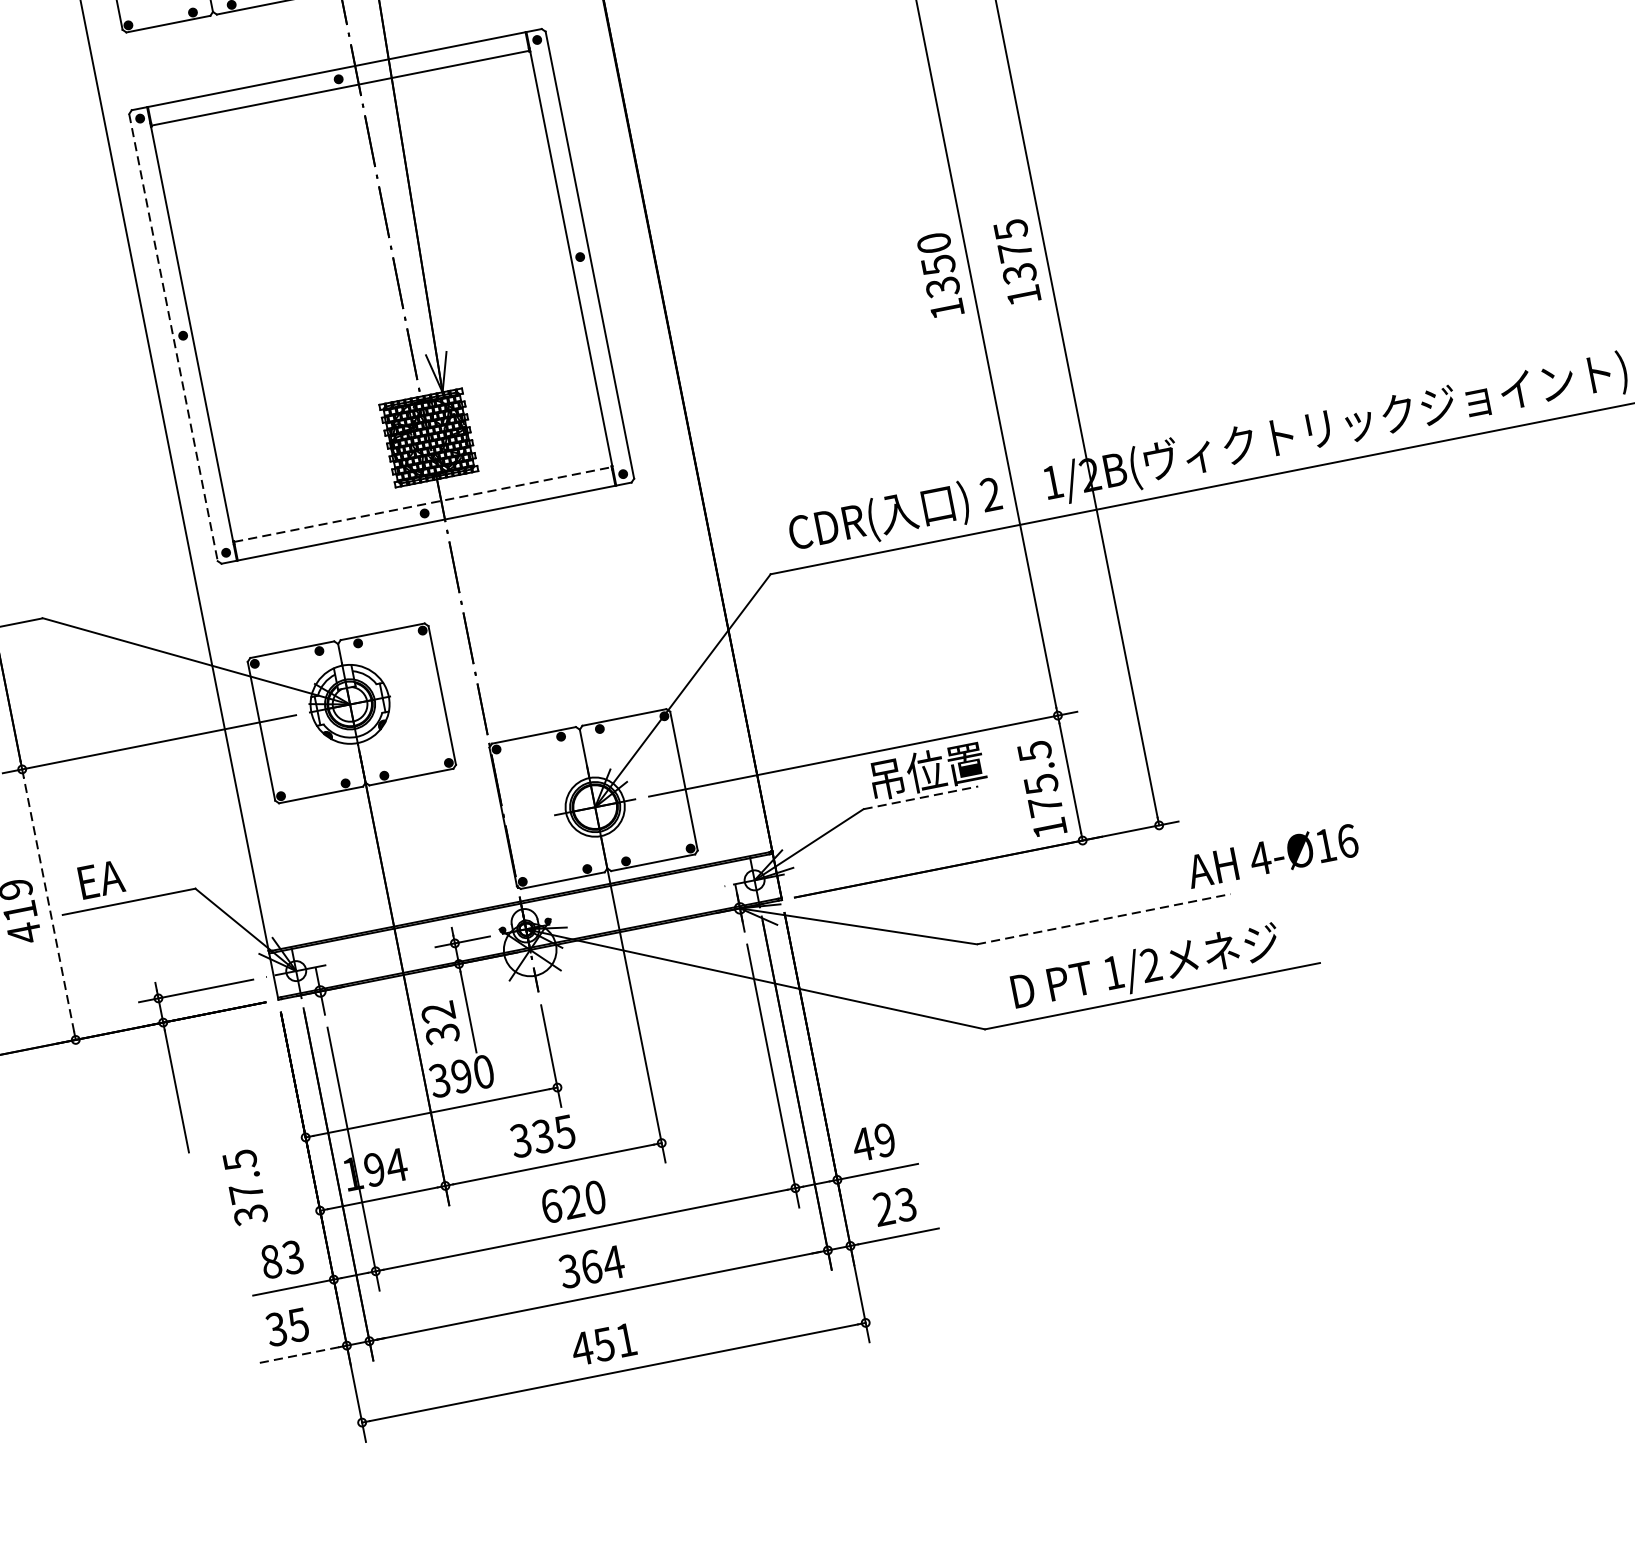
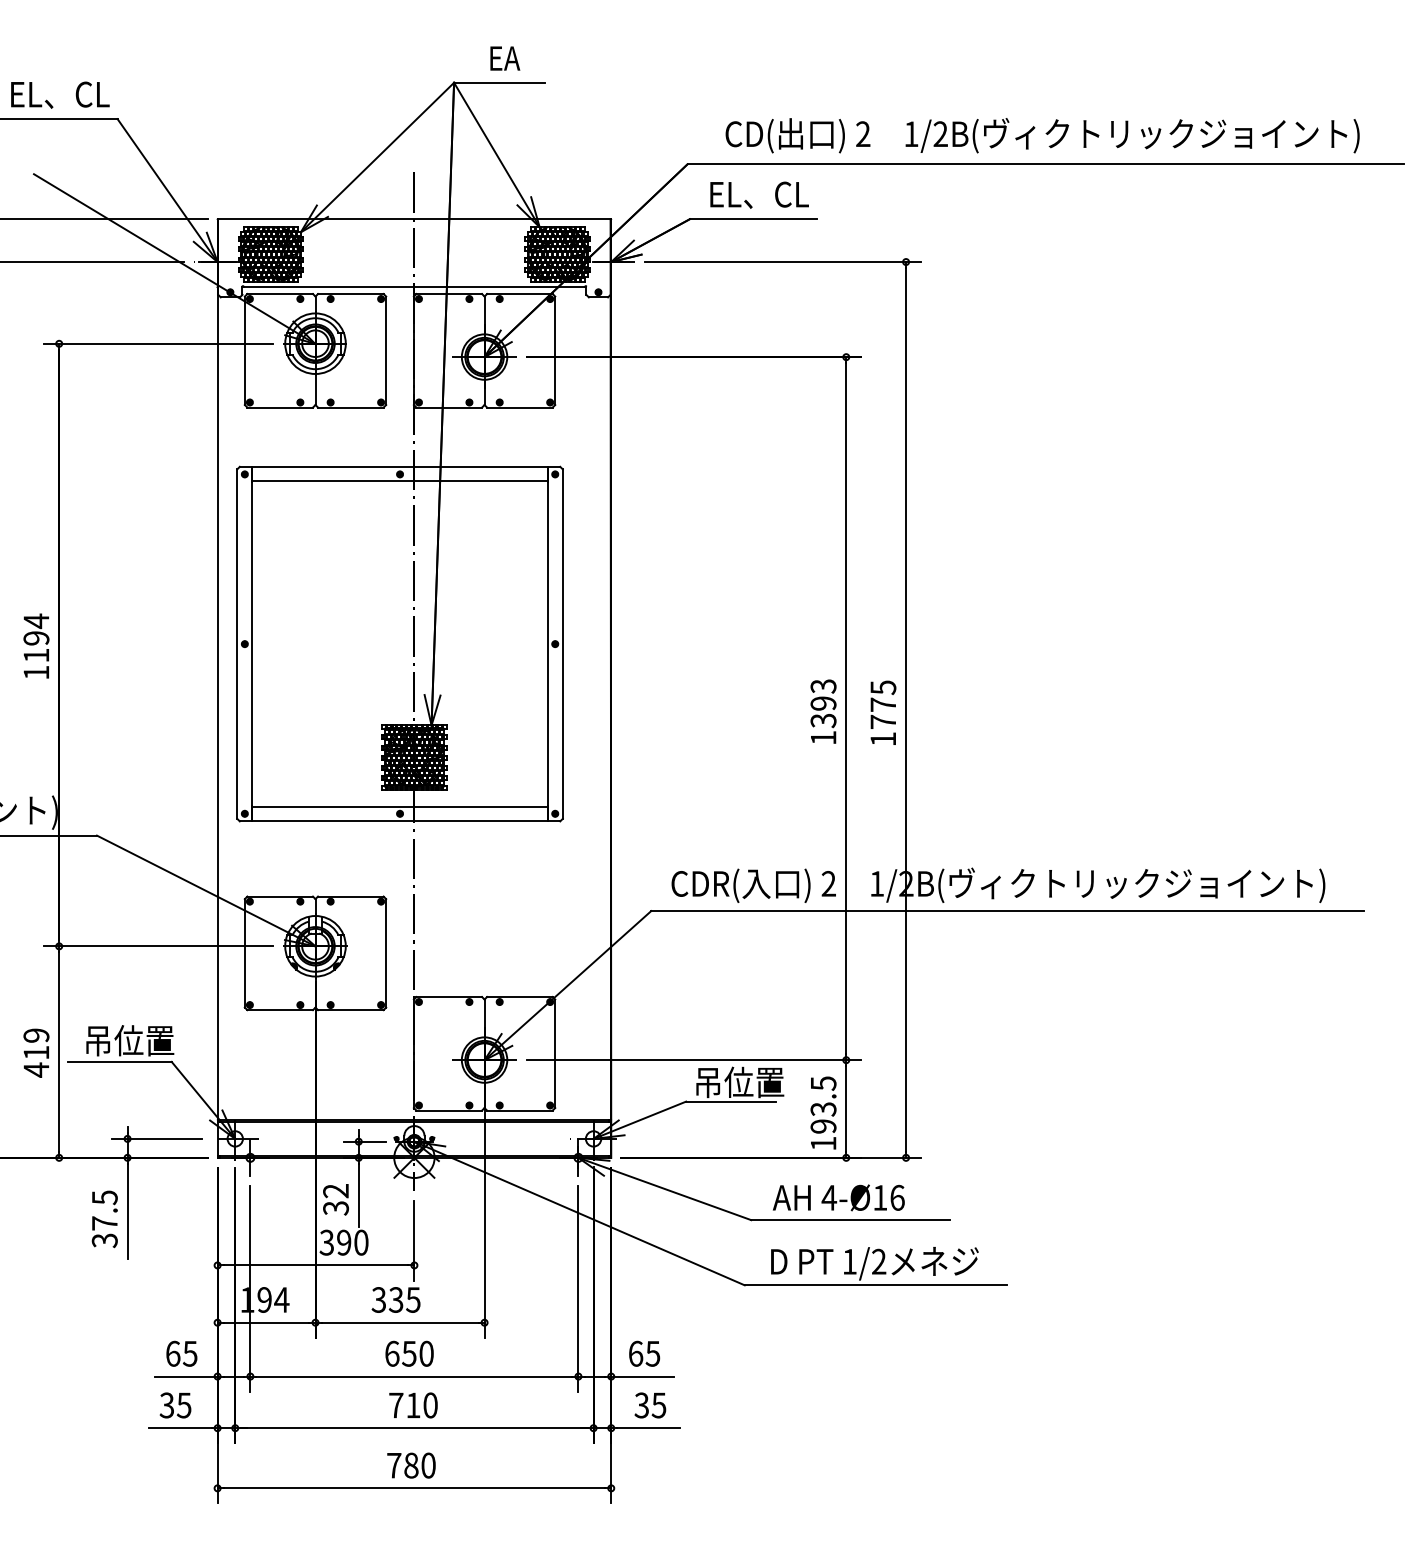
text: (936, 254) -> (823, 695), 1350 -> 1393
text: (1019, 272) -> (883, 721), 1375 -> 1775
line: (173, 338) -> (237, 644), dashed -> solid
line: (423, 504) -> (400, 806), dashed -> solid
text: (1043, 794) -> (823, 1117), 175.5 -> 193.5
line: (920, 797) -> (730, 1101), dashed -> solid
text: (1272, 855) -> (838, 1197), moved
text: (135, 872) -> (129, 1040), EA -> 吊位置
line: (49, 905) -> (59, 1052), dashed -> solid
line: (1103, 919) -> (850, 1220), dashed -> solid
text: (874, 1141) -> (644, 1353), 49 -> 65
text: (245, 1188) -> (104, 1219), moved
text: (573, 1201) -> (409, 1353), 620 -> 650
text: (894, 1206) -> (650, 1405), 23 -> 35
text: (281, 1259) -> (181, 1353), 83 -> 65
text: (591, 1266) -> (413, 1405), 364 -> 710
text: (603, 1344) -> (410, 1465), 451 -> 780
line: (299, 1355) -> (180, 1428), dashed -> solid

